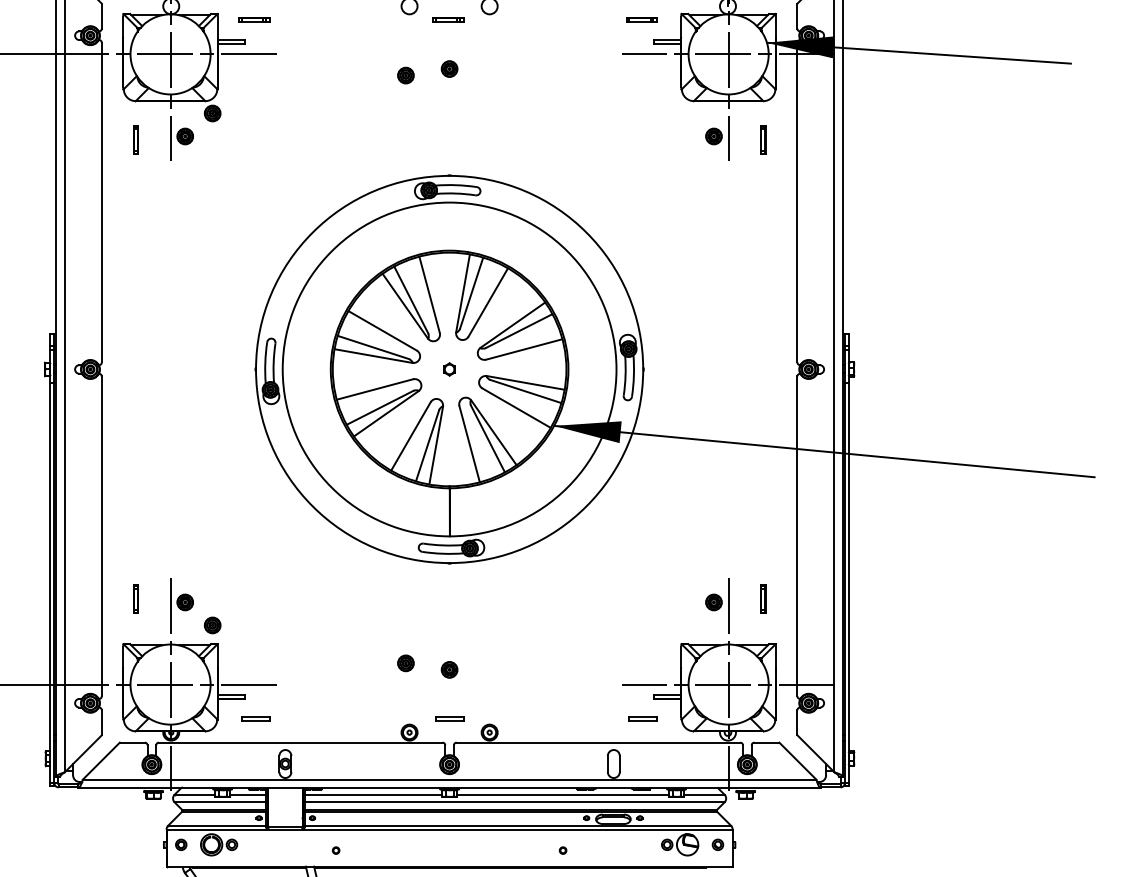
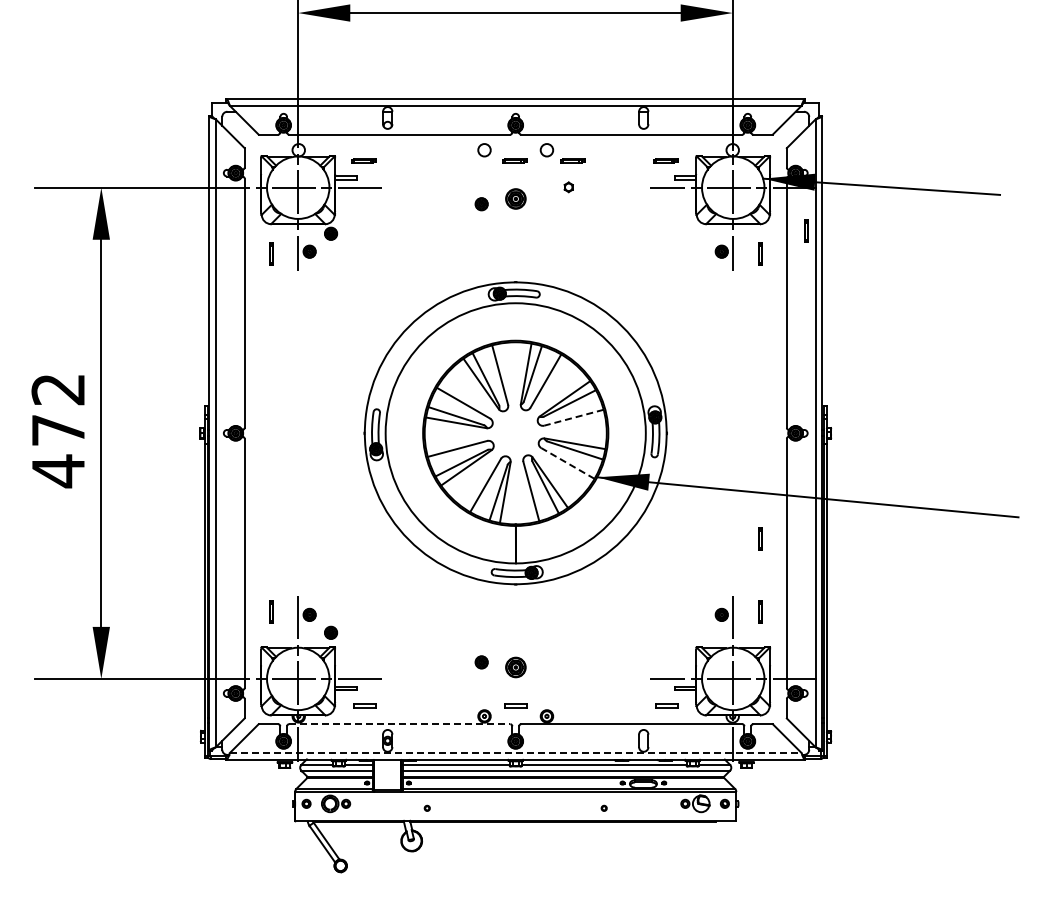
part: (522, 19) -> (572, 160), added
part: (449, 69) -> (515, 199), size x1.6
line: (821, 109) -> (805, 230), added
line: (523, 349) -> (573, 417), solid -> dashed
part: (449, 369) -> (568, 187), moved
line: (516, 408) -> (567, 463), solid -> dashed
line: (762, 504) -> (759, 538), added
part: (449, 669) -> (515, 667), size x1.6
line: (300, 743) -> (399, 724), solid -> dashed
line: (449, 780) -> (515, 753), solid -> dashed

